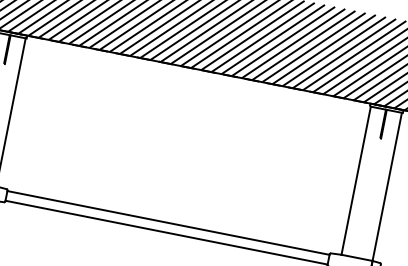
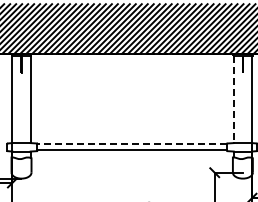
line: (355, 180) -> (233, 99), solid -> dashed
line: (168, 223) -> (132, 144), solid -> dashed

